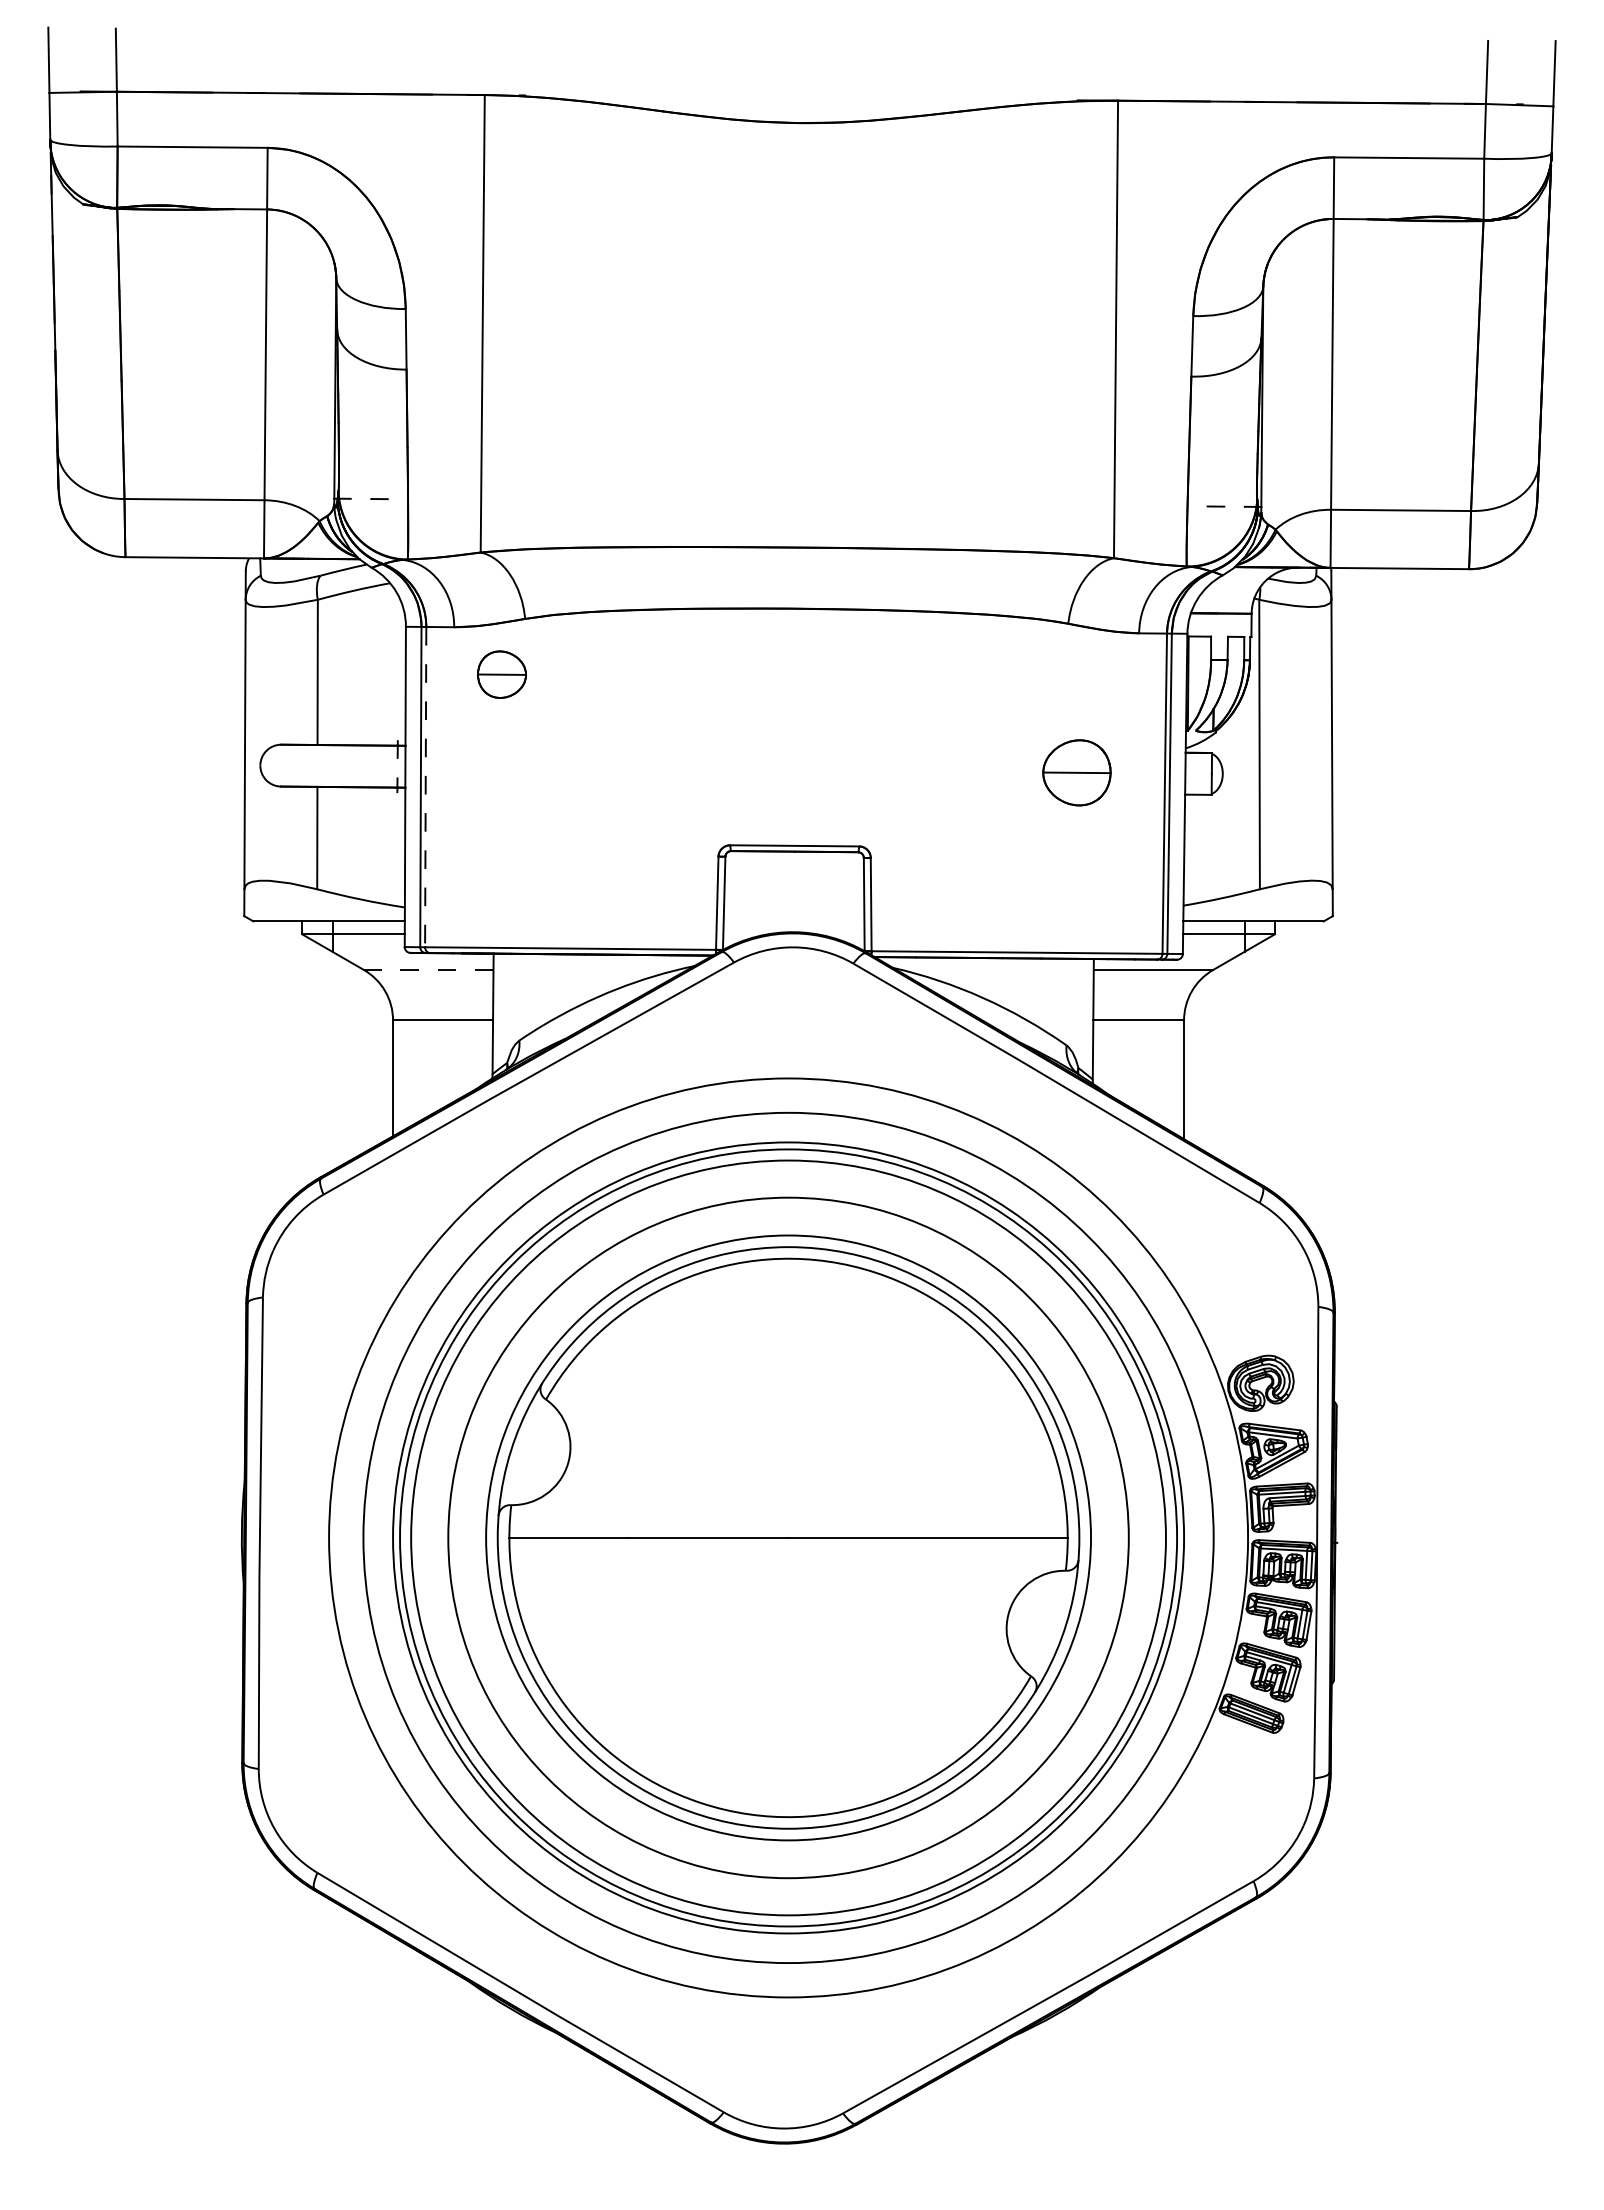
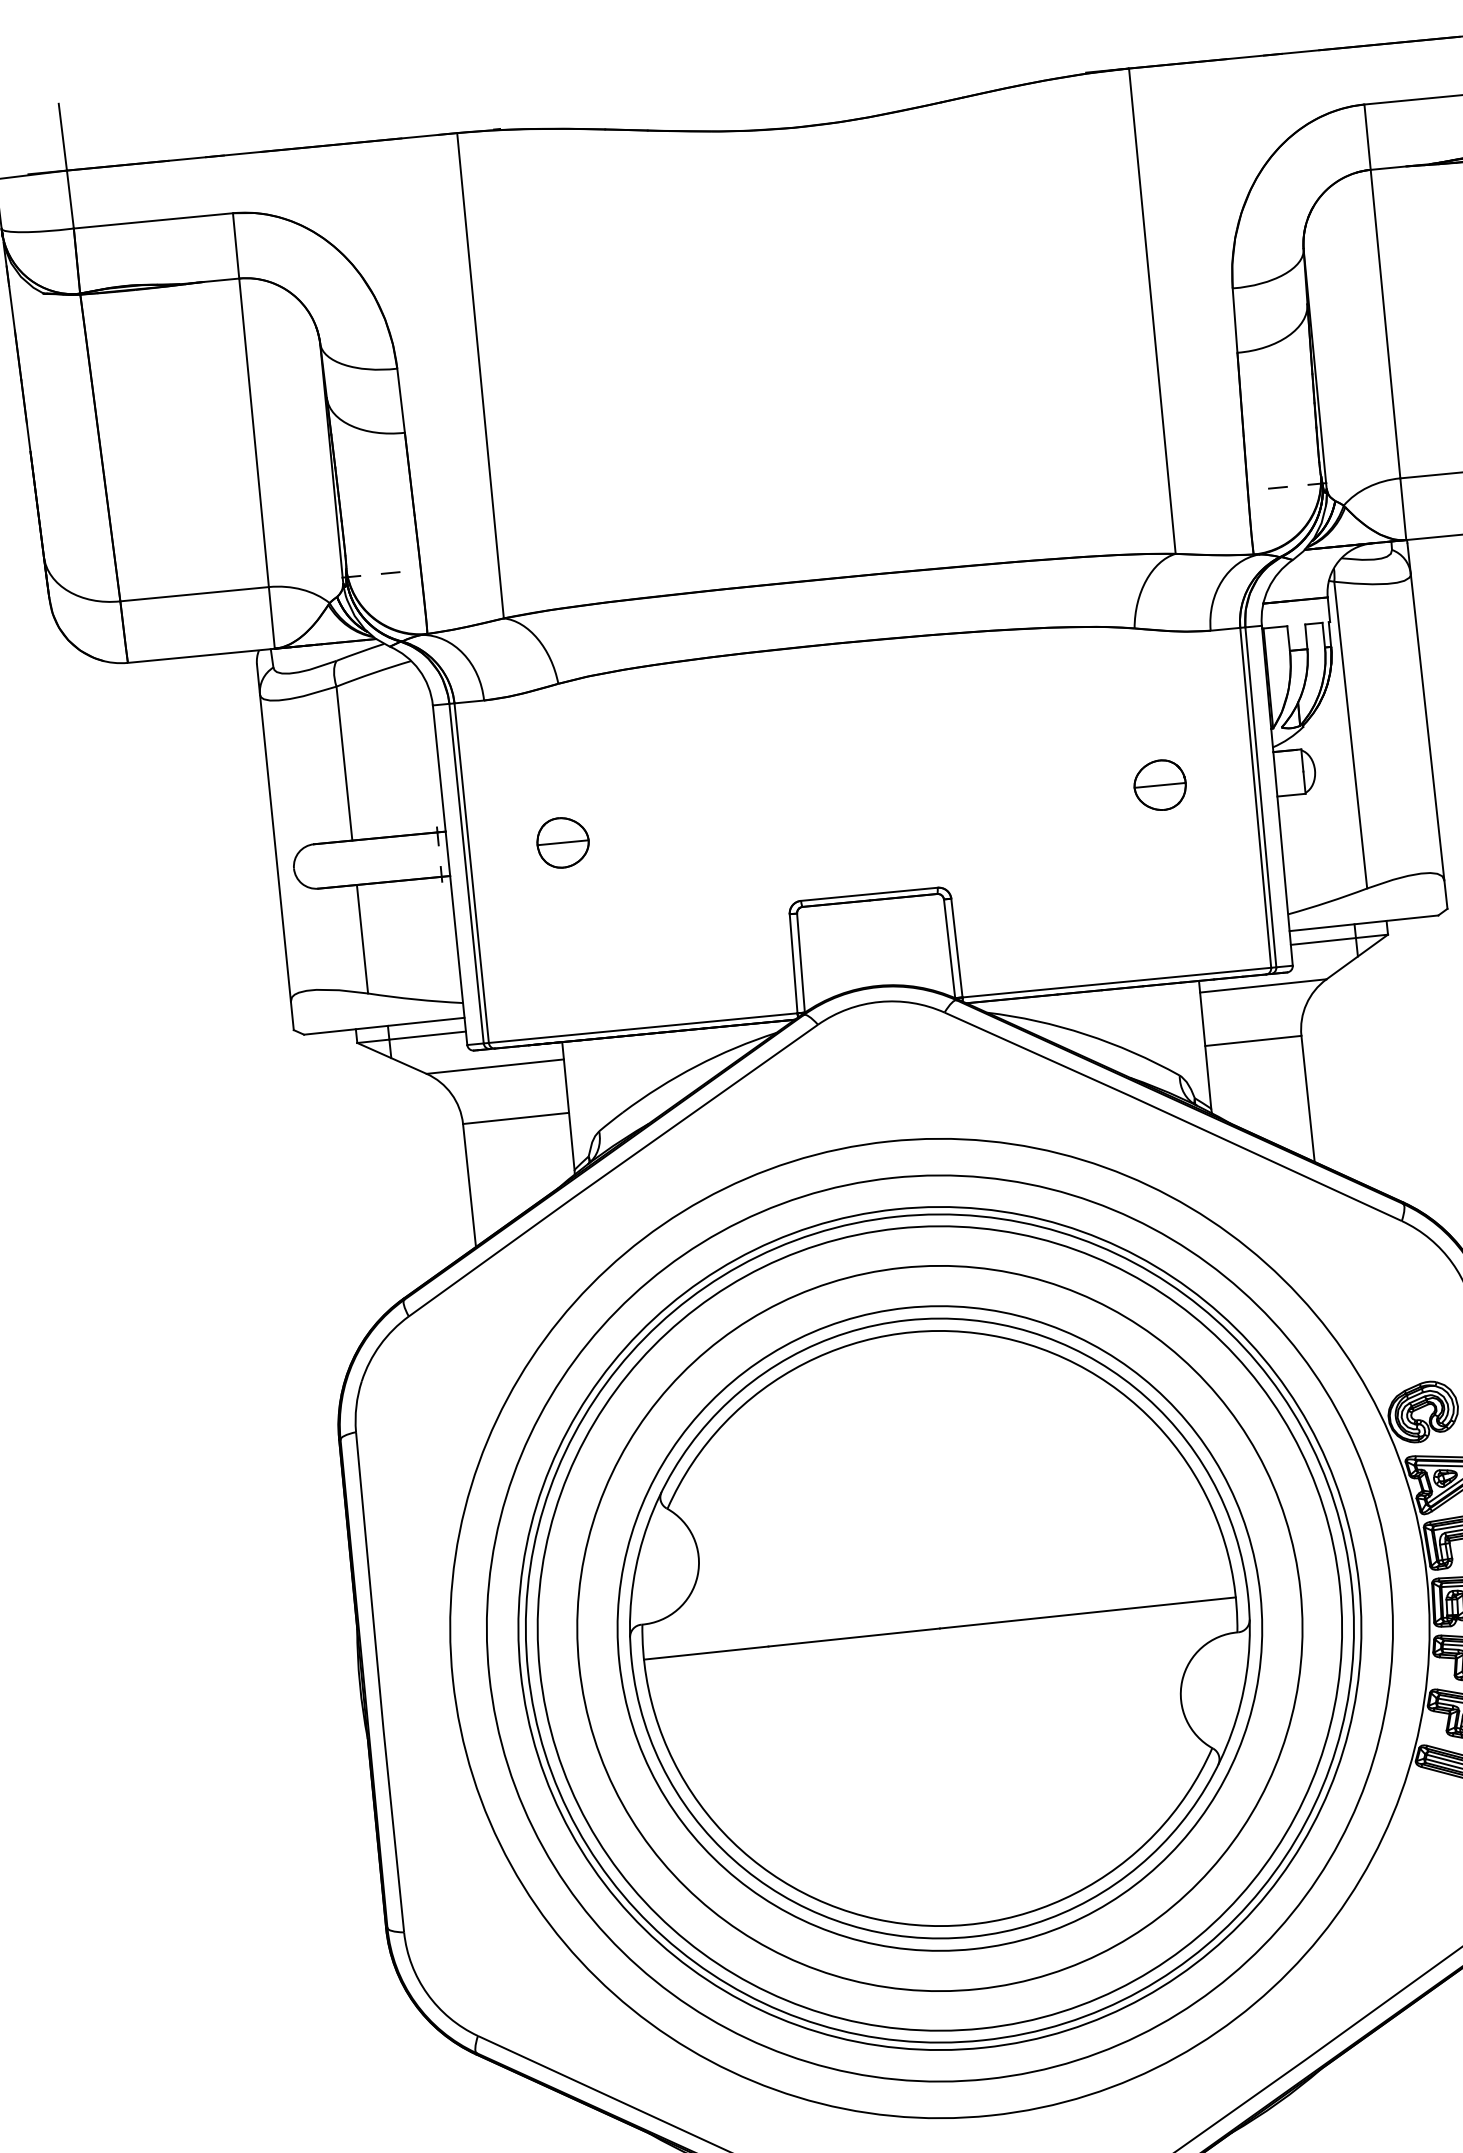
part: (501, 674) -> (562, 842), moved
part: (1076, 772) -> (1159, 785), size x0.71
line: (425, 787) -> (471, 873), dashed -> solid
line: (428, 969) -> (494, 1066), dashed -> solid

